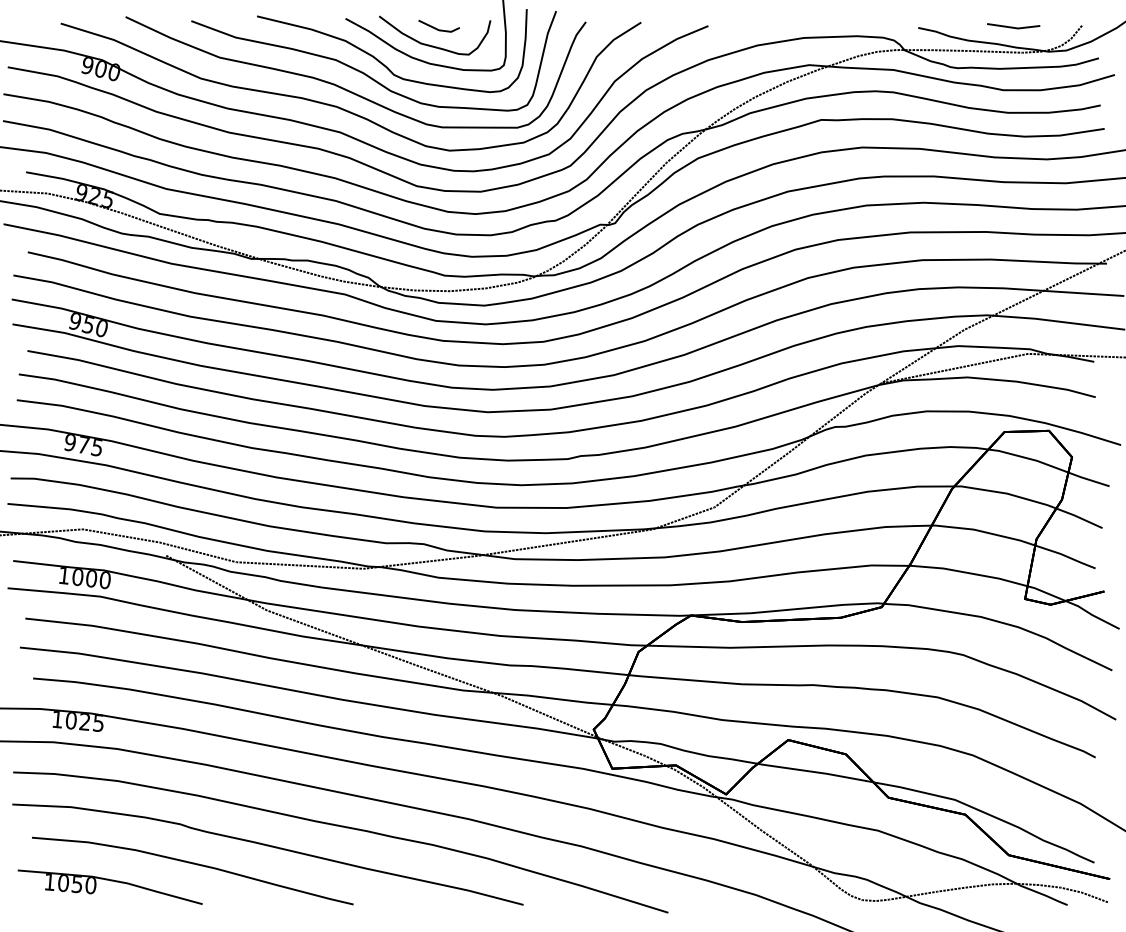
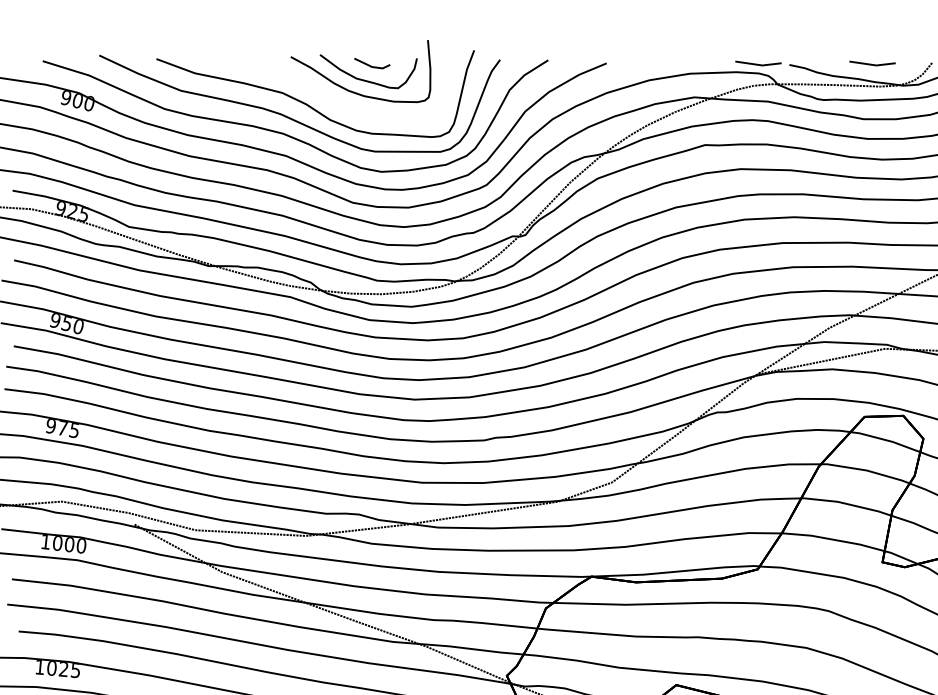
line: (882, 26) -> (758, 63), added
curve: (382, 62) -> (322, 95), removed

